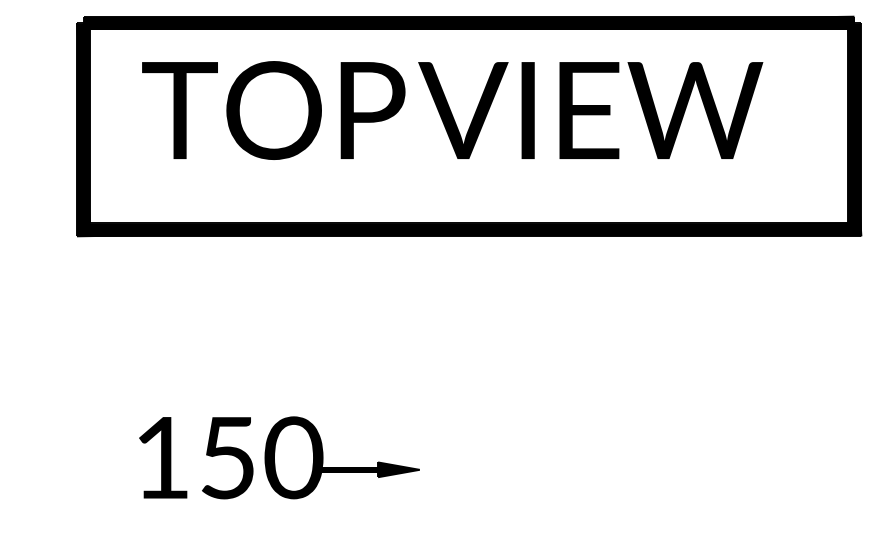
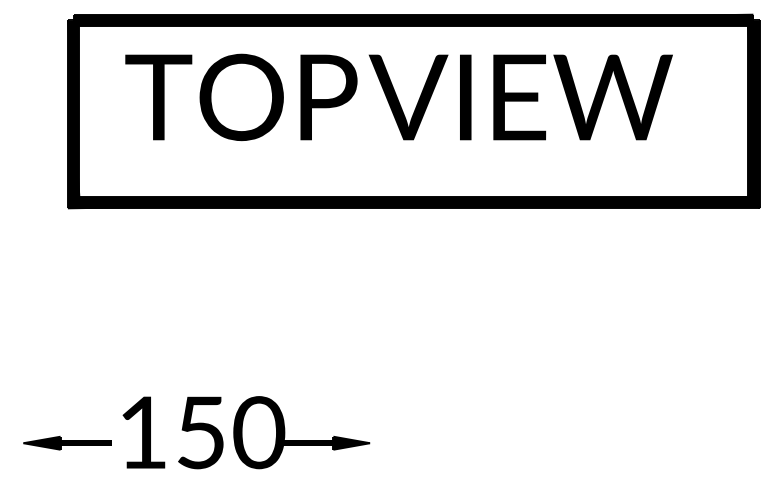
part: (279, 457) -> (246, 432), moved
part: (76, 503) -> (67, 443), added

